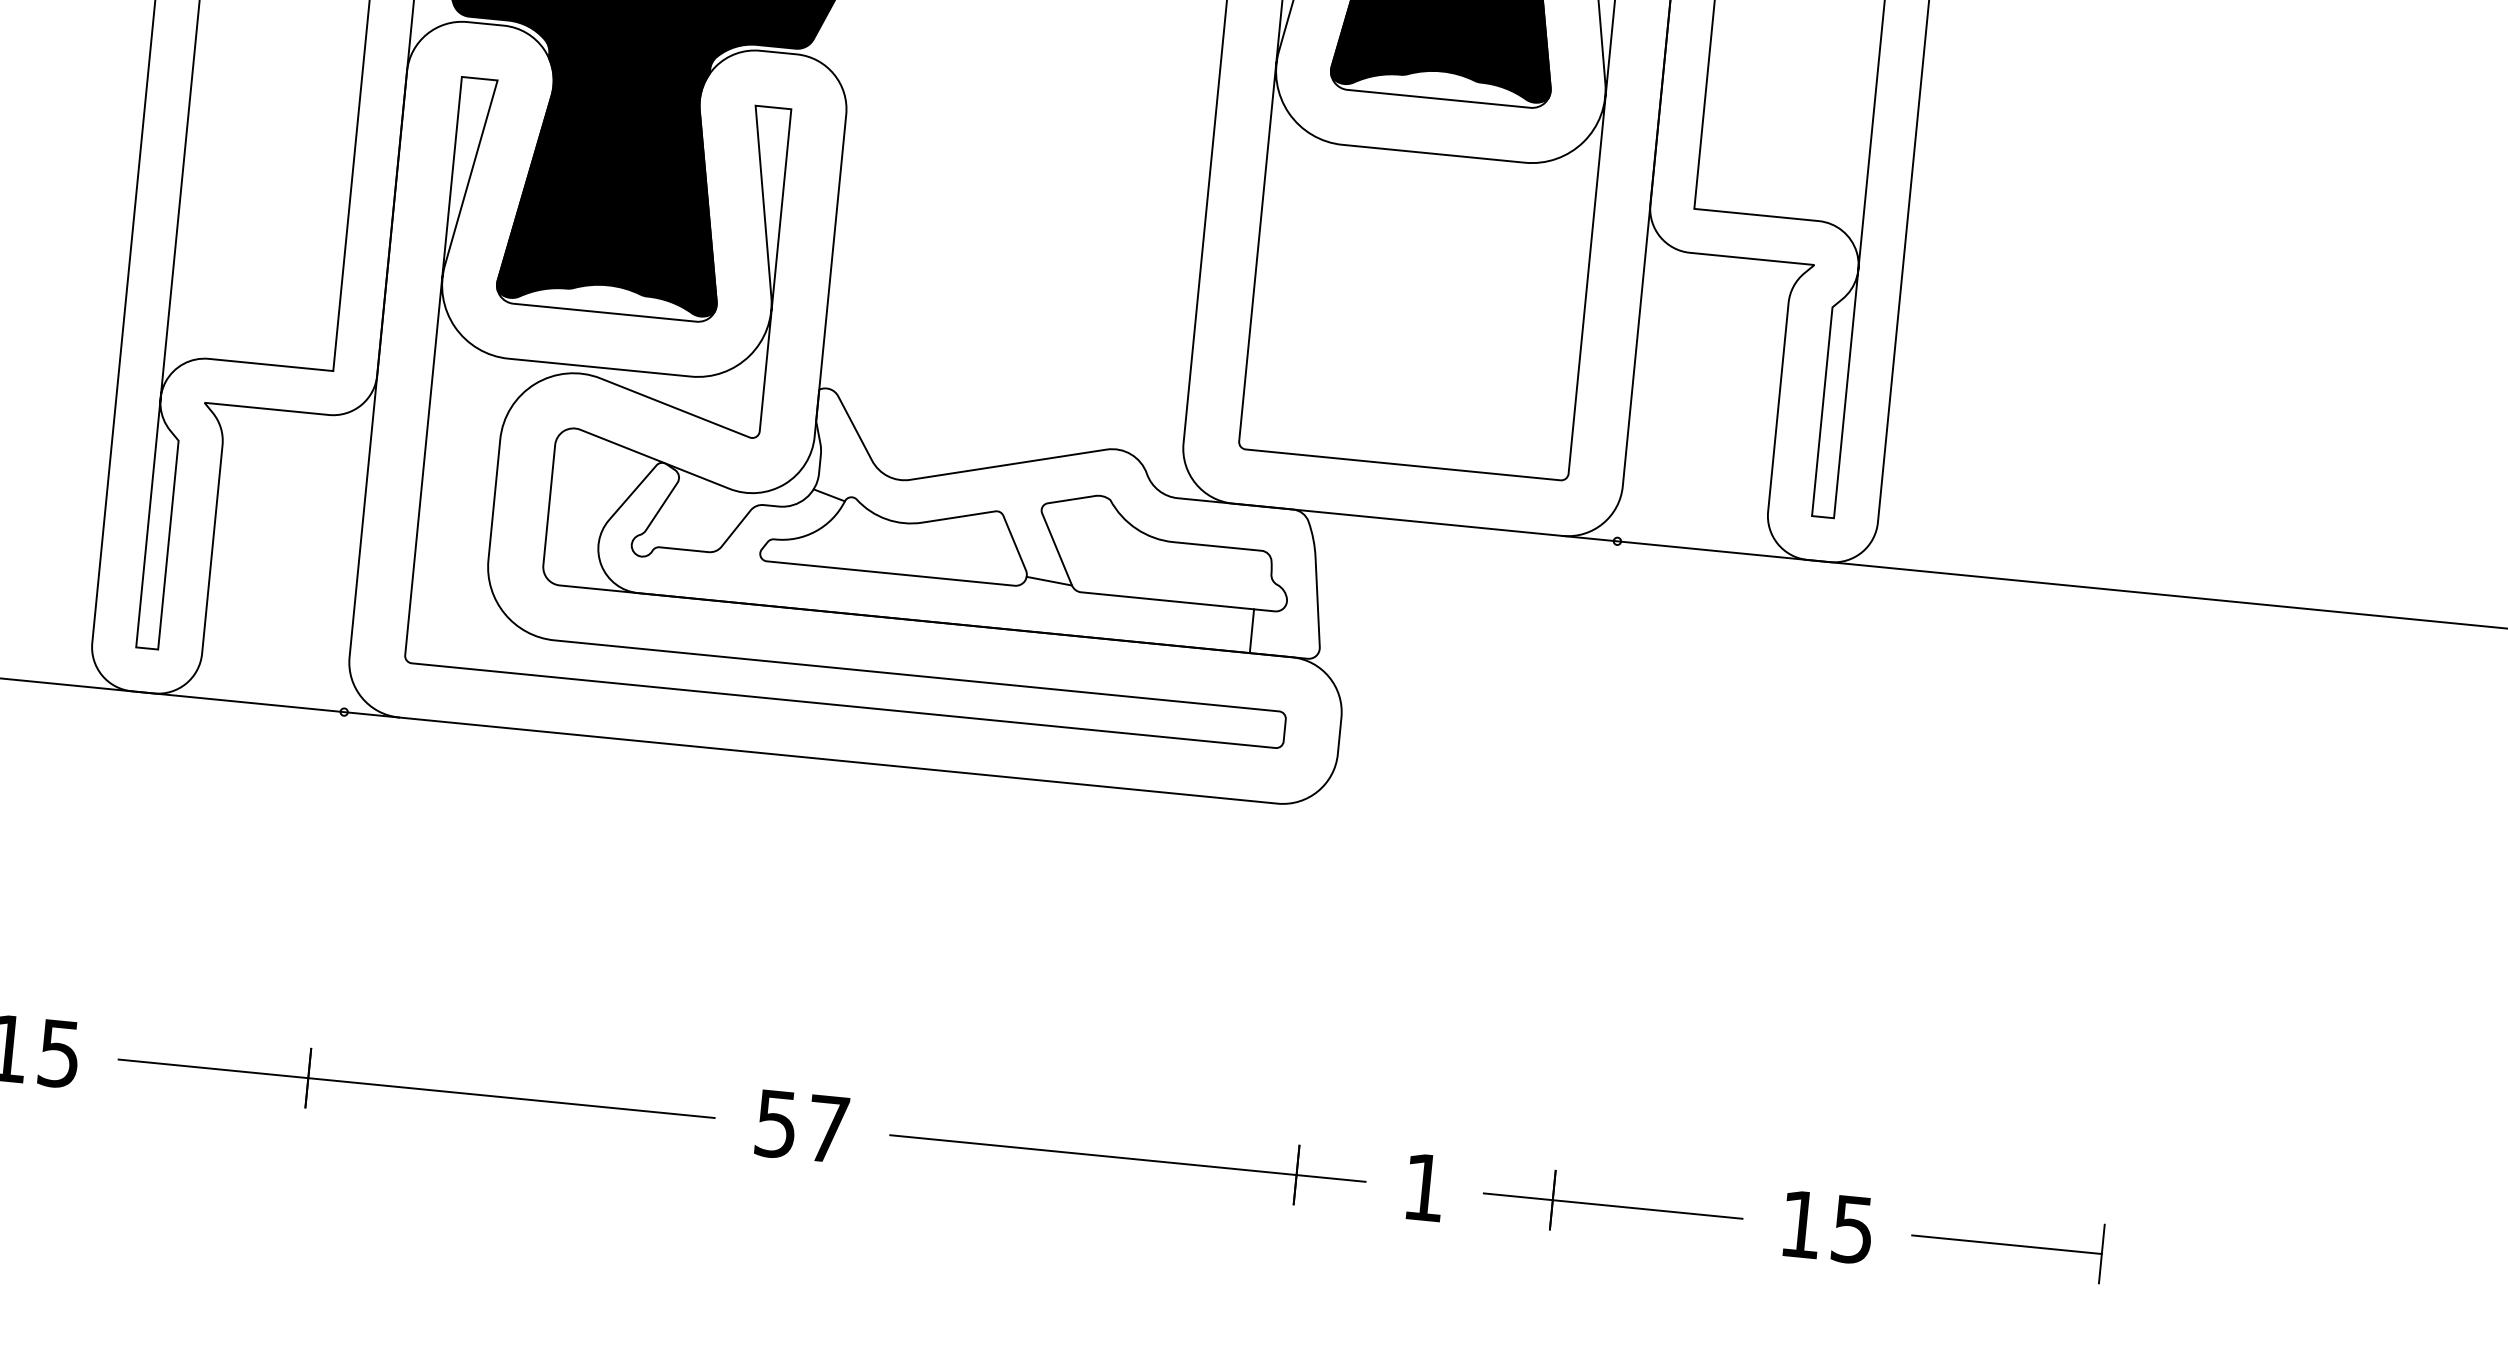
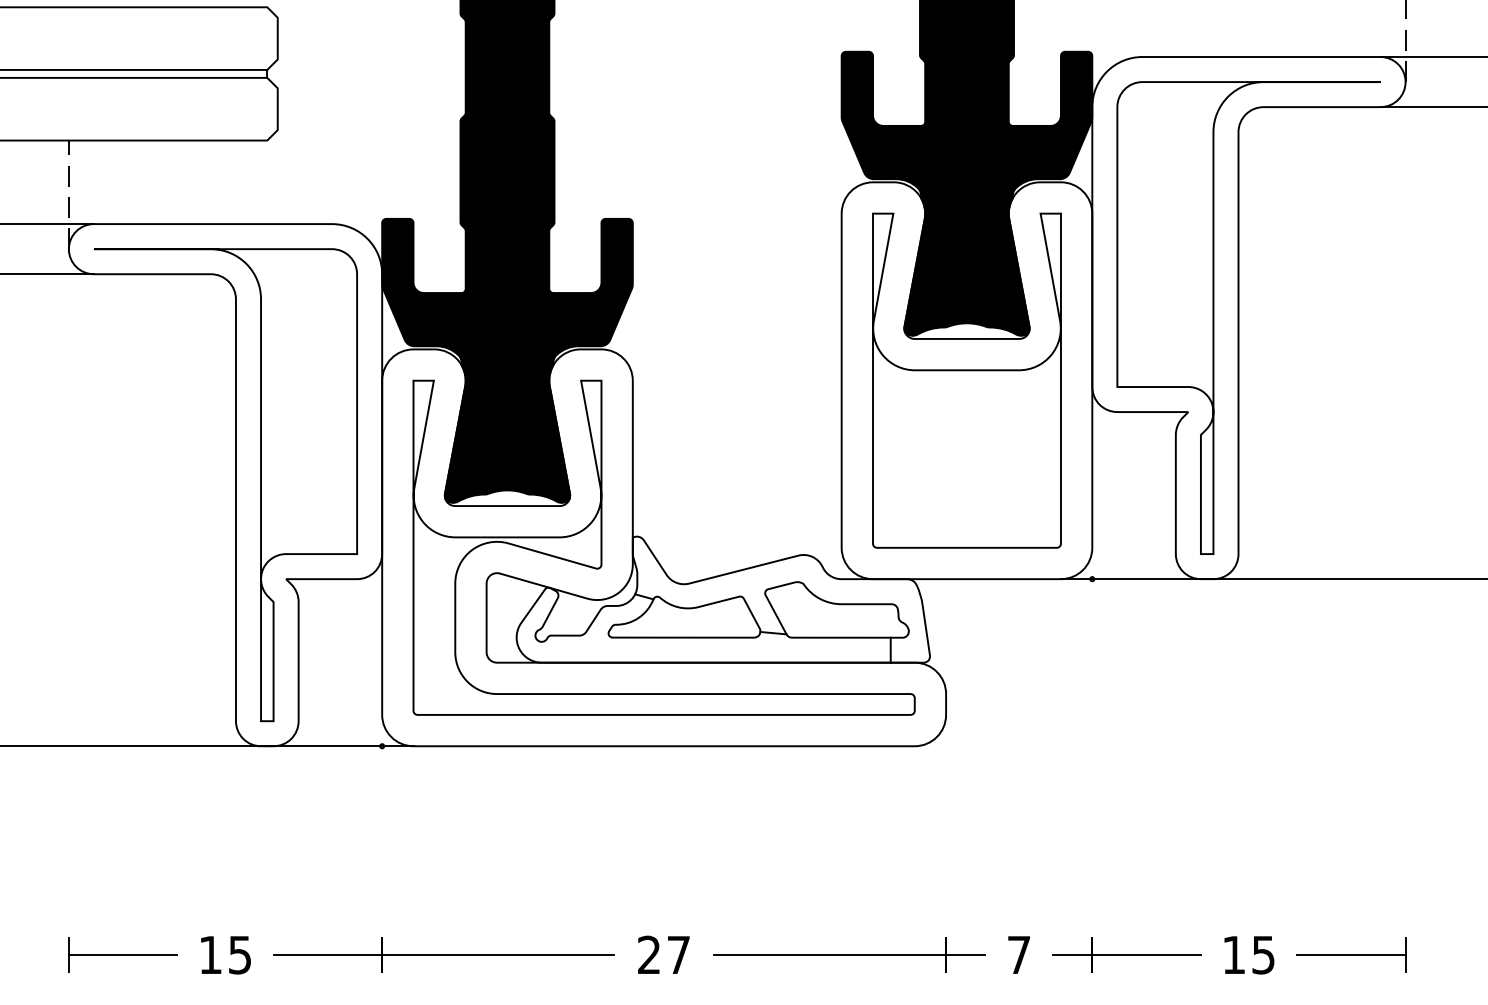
text: (775, 1122) -> (648, 954), 57 -> 27
text: (1423, 1186) -> (1018, 954), 1 -> 7

